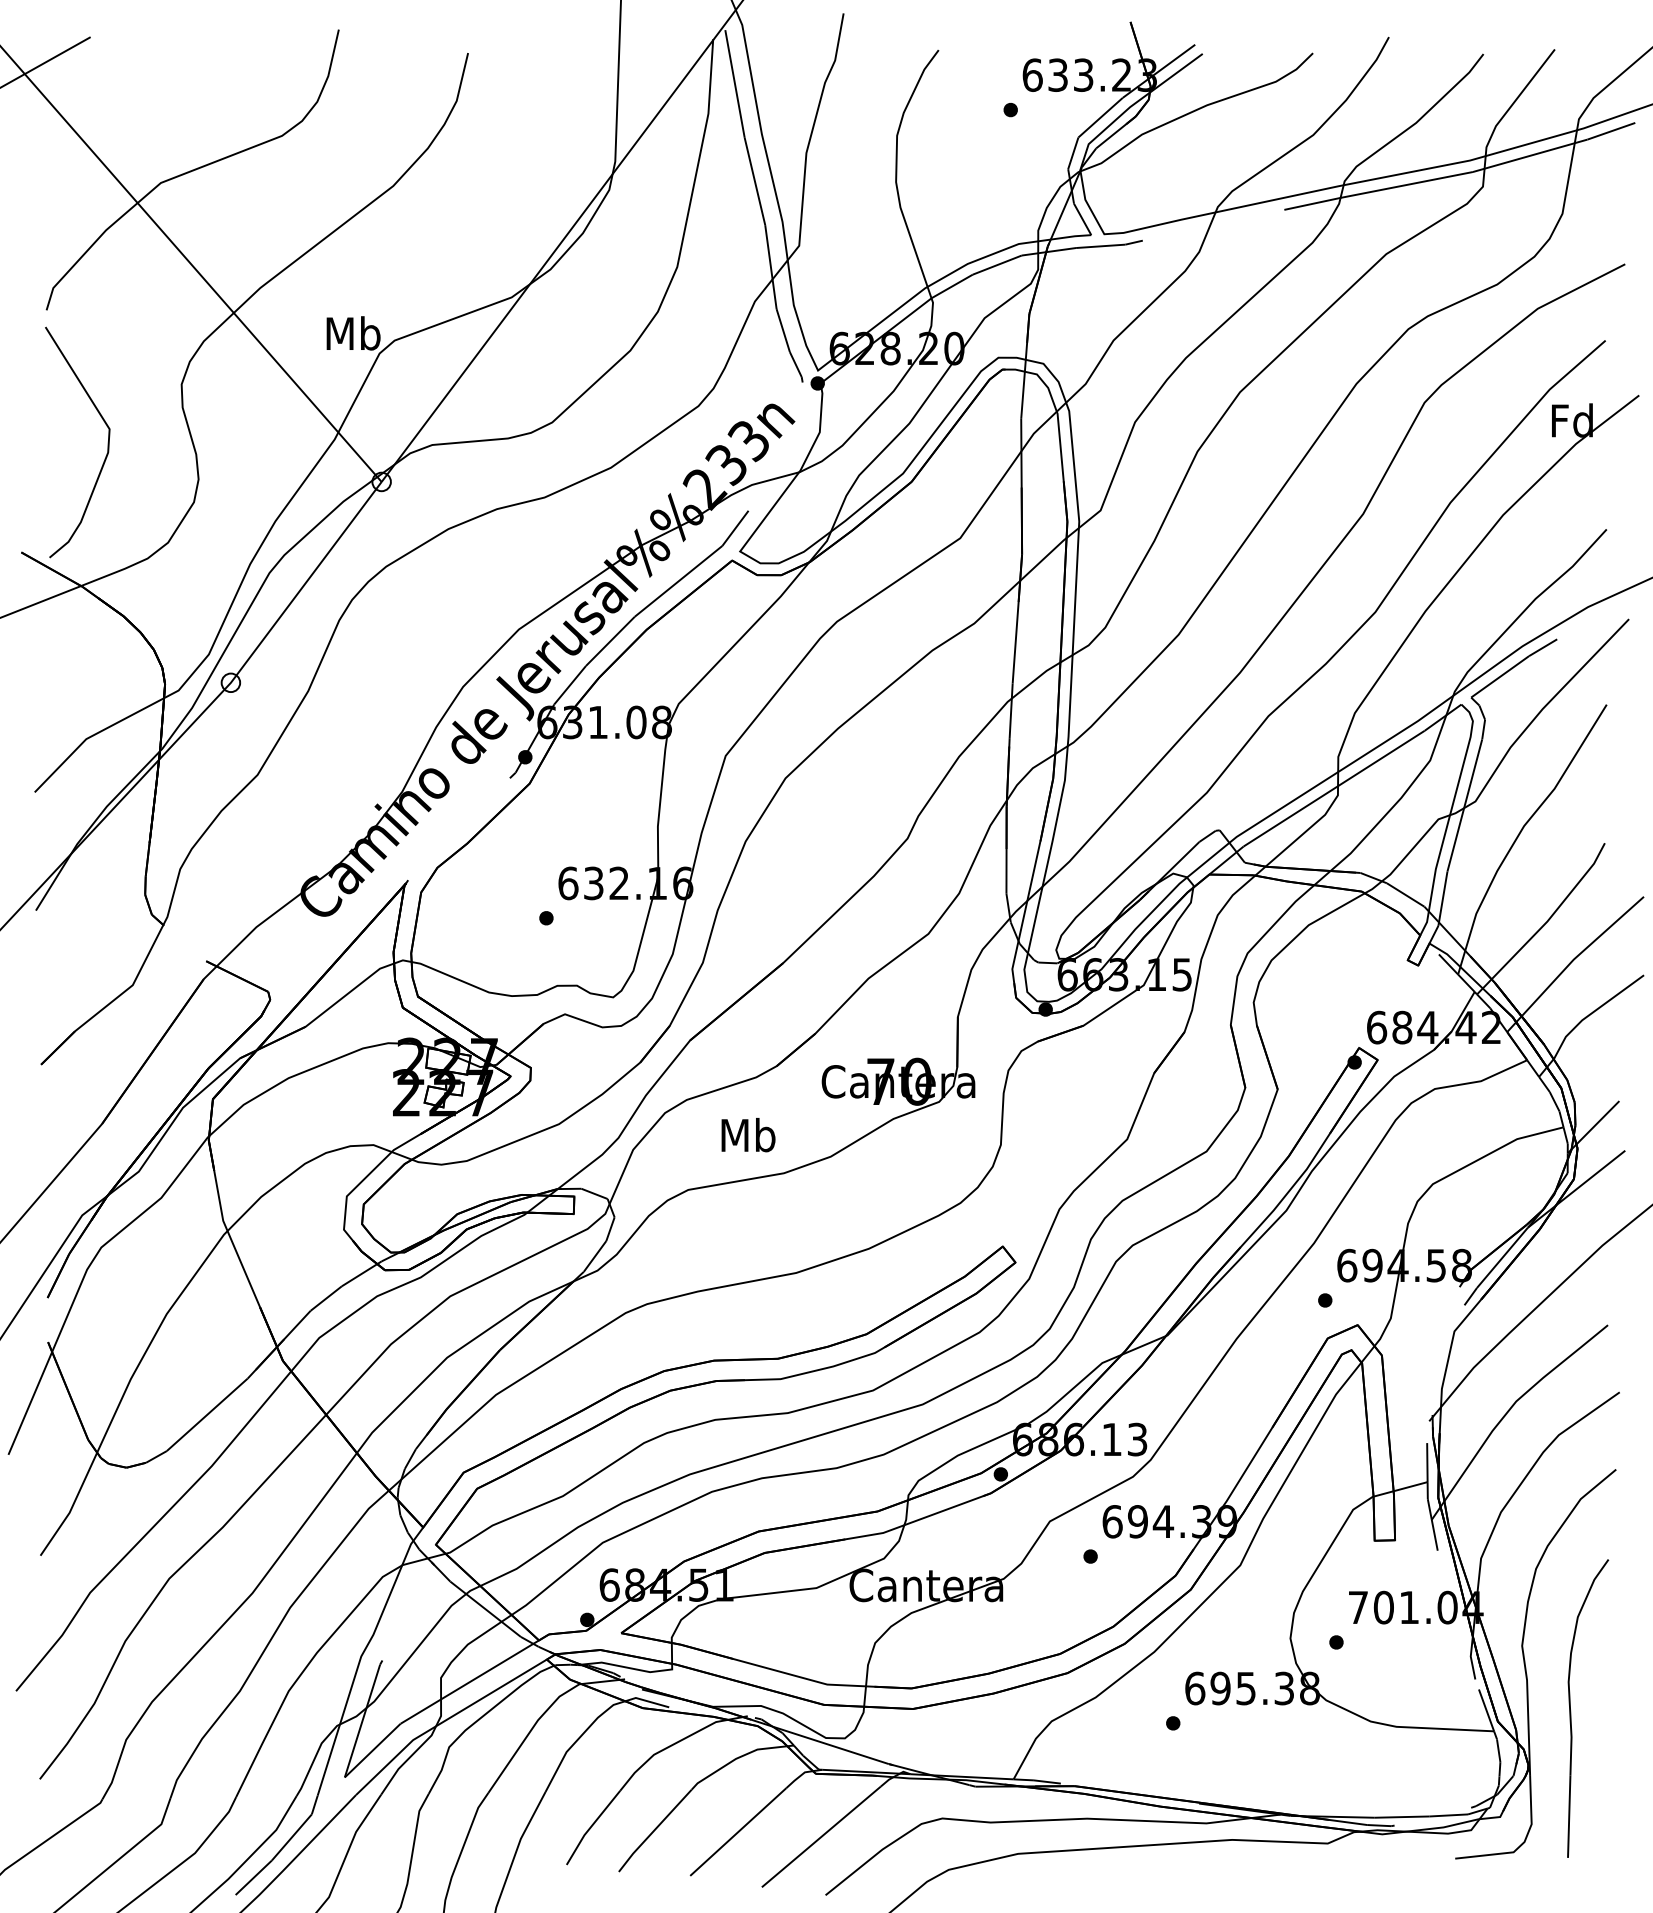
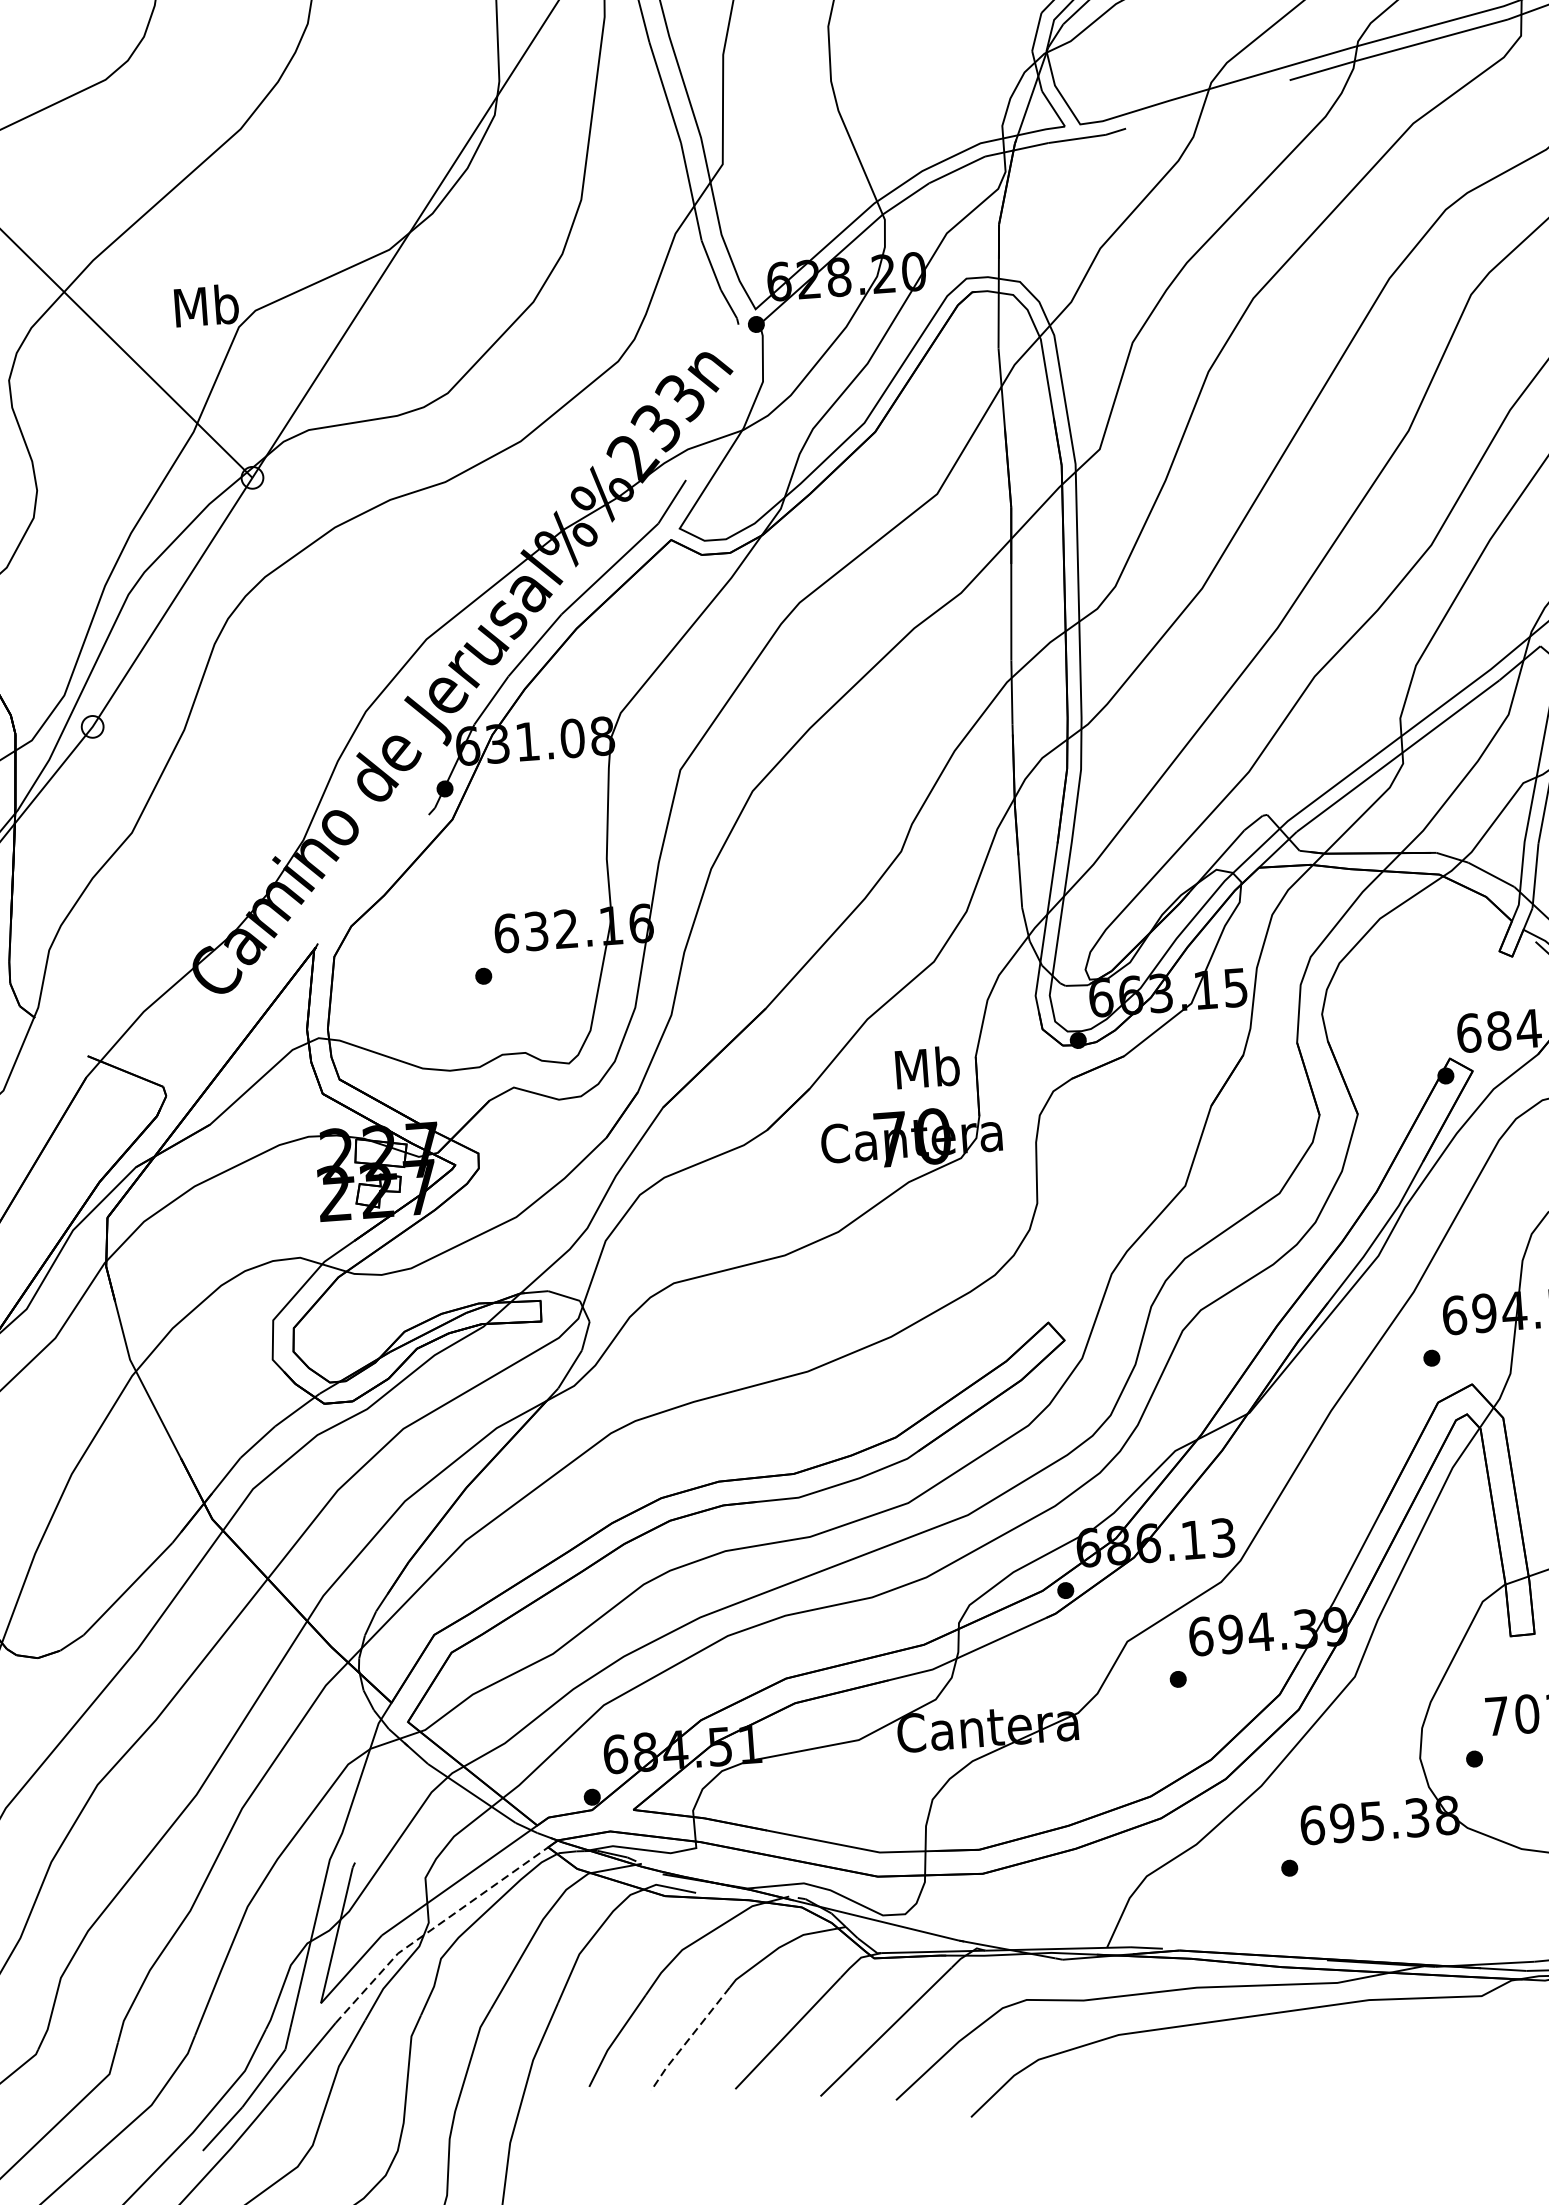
text: (748, 1135) -> (927, 1068), moved
line: (445, 1720) -> (434, 1927), solid -> dashed
line: (654, 1830) -> (689, 2038), solid -> dashed

